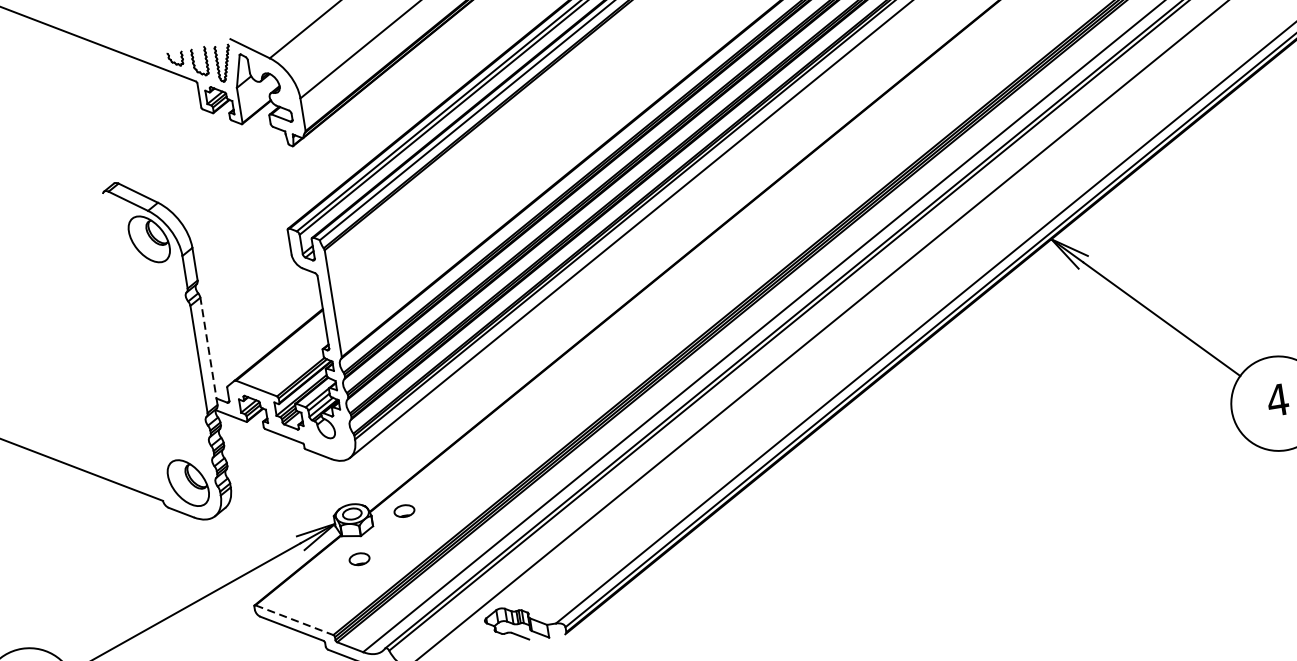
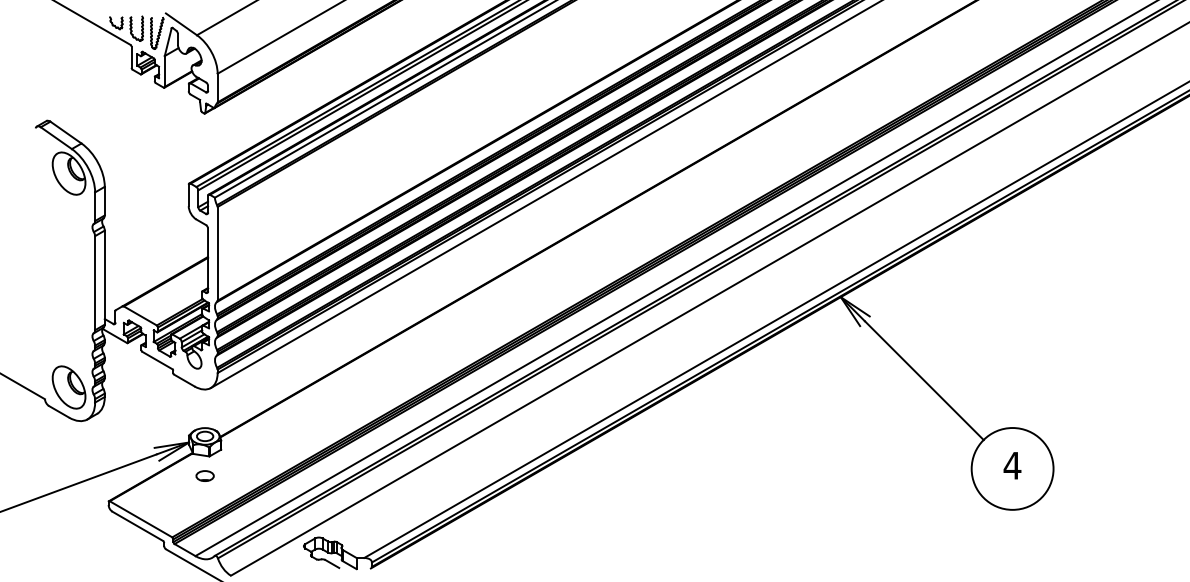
line: (208, 351) -> (104, 277), dashed -> solid
part: (403, 510) -> (249, 440), removed
line: (294, 620) -> (141, 519), dashed -> solid

